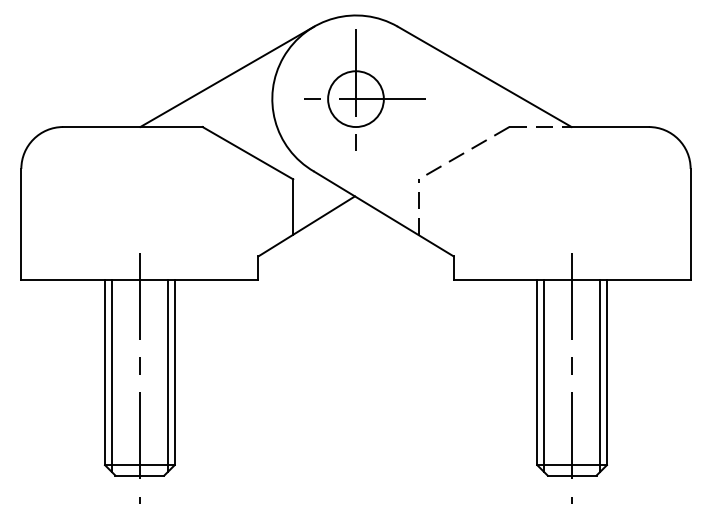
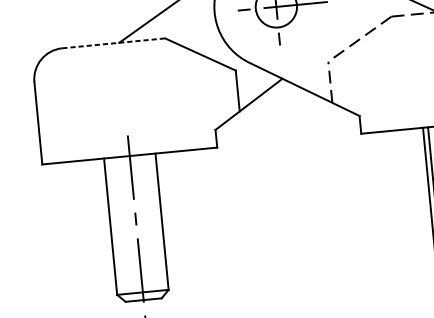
line: (132, 127) -> (113, 43), solid -> dashed
line: (111, 376) -> (115, 228), removed
line: (167, 376) -> (156, 224), removed

